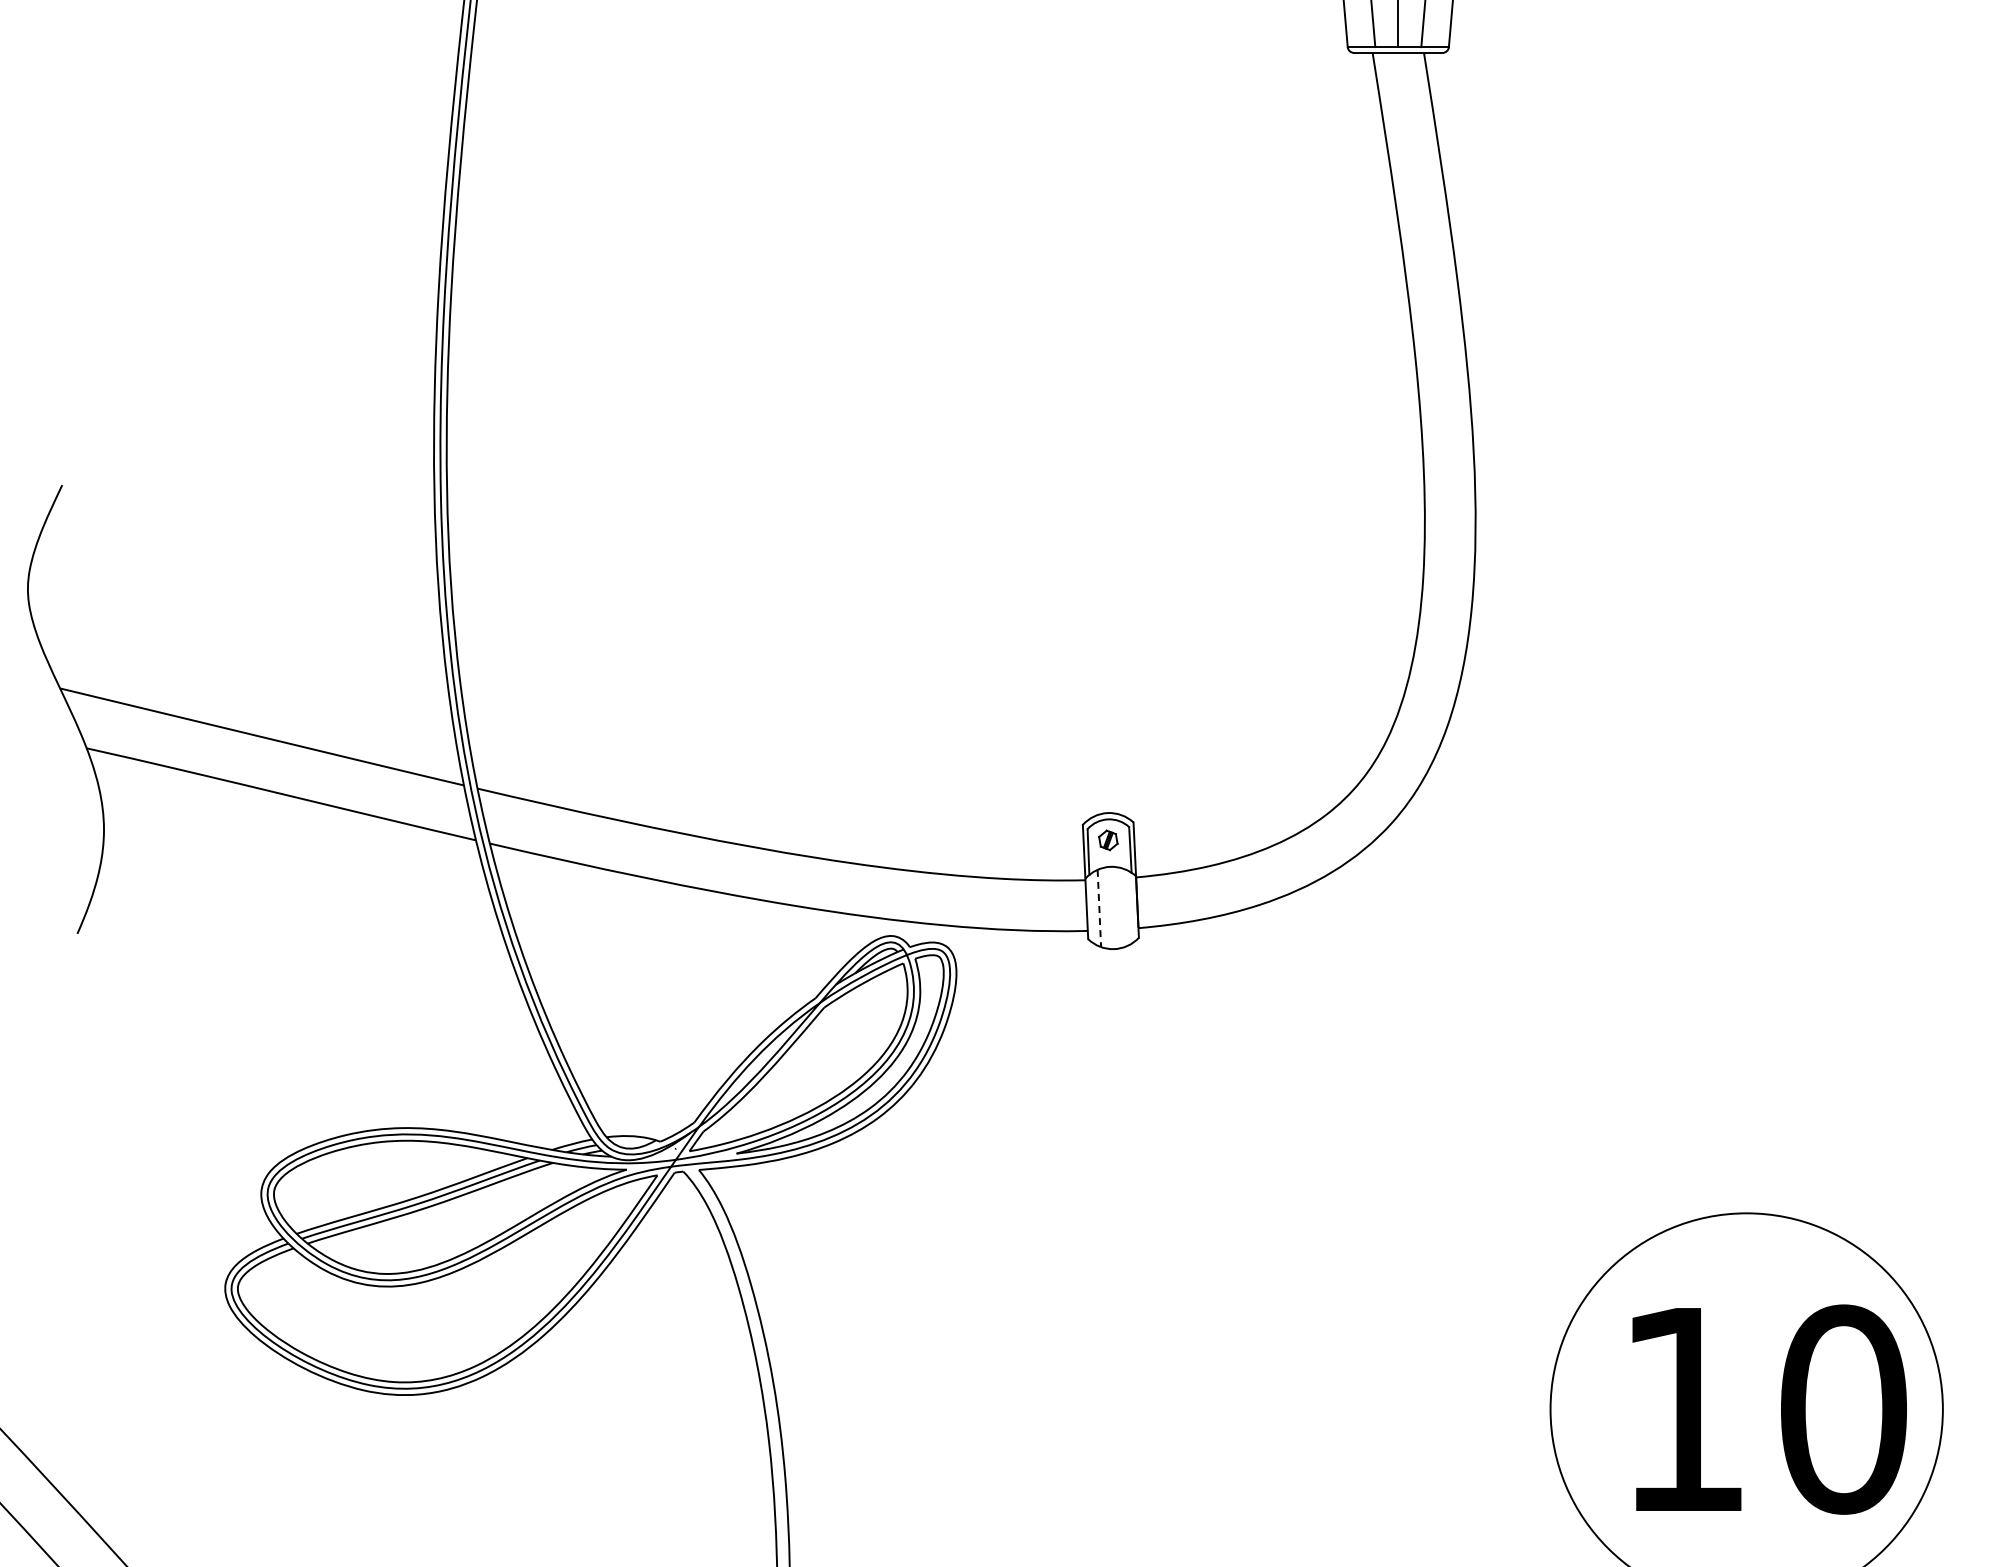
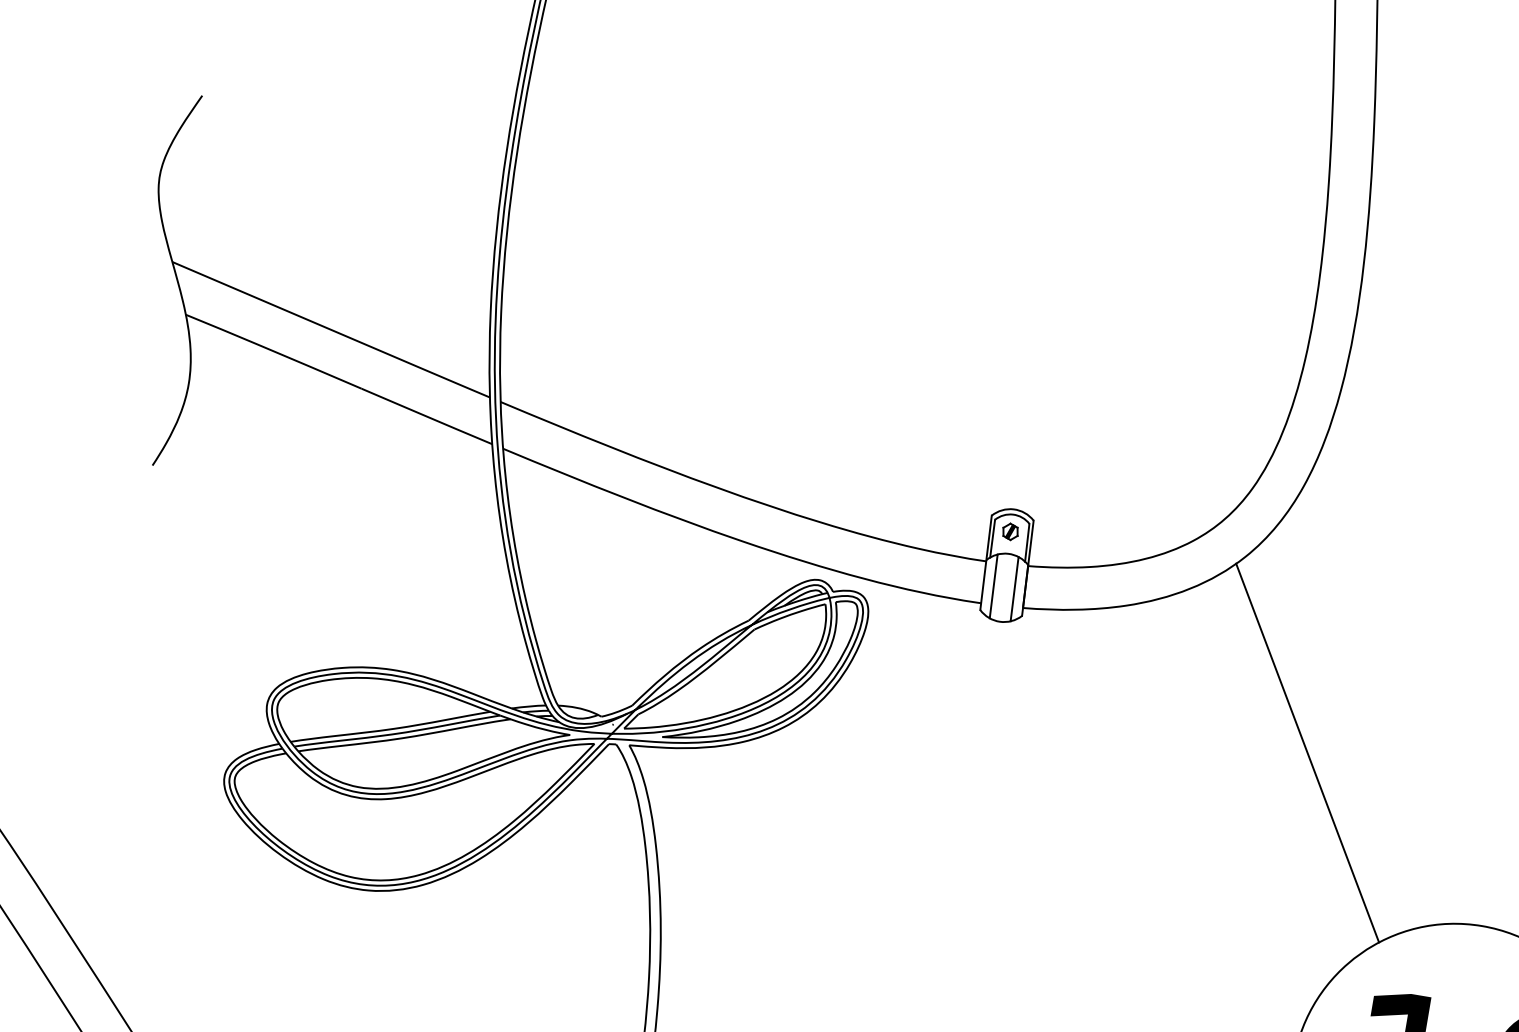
line: (1124, 907) -> (1014, 589), added
line: (1099, 908) -> (993, 586), dashed -> solid
line: (1504, 1042) -> (1307, 752), added

